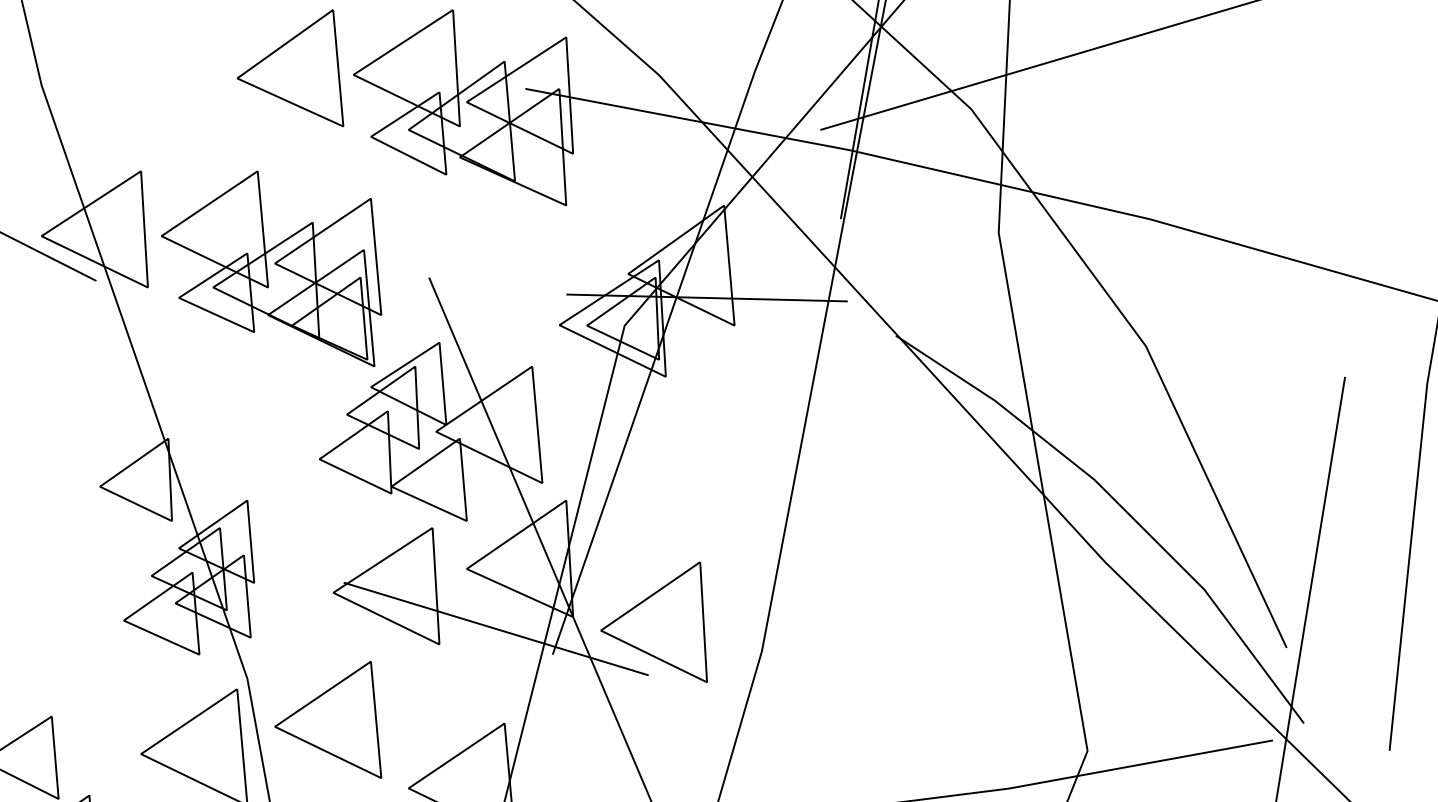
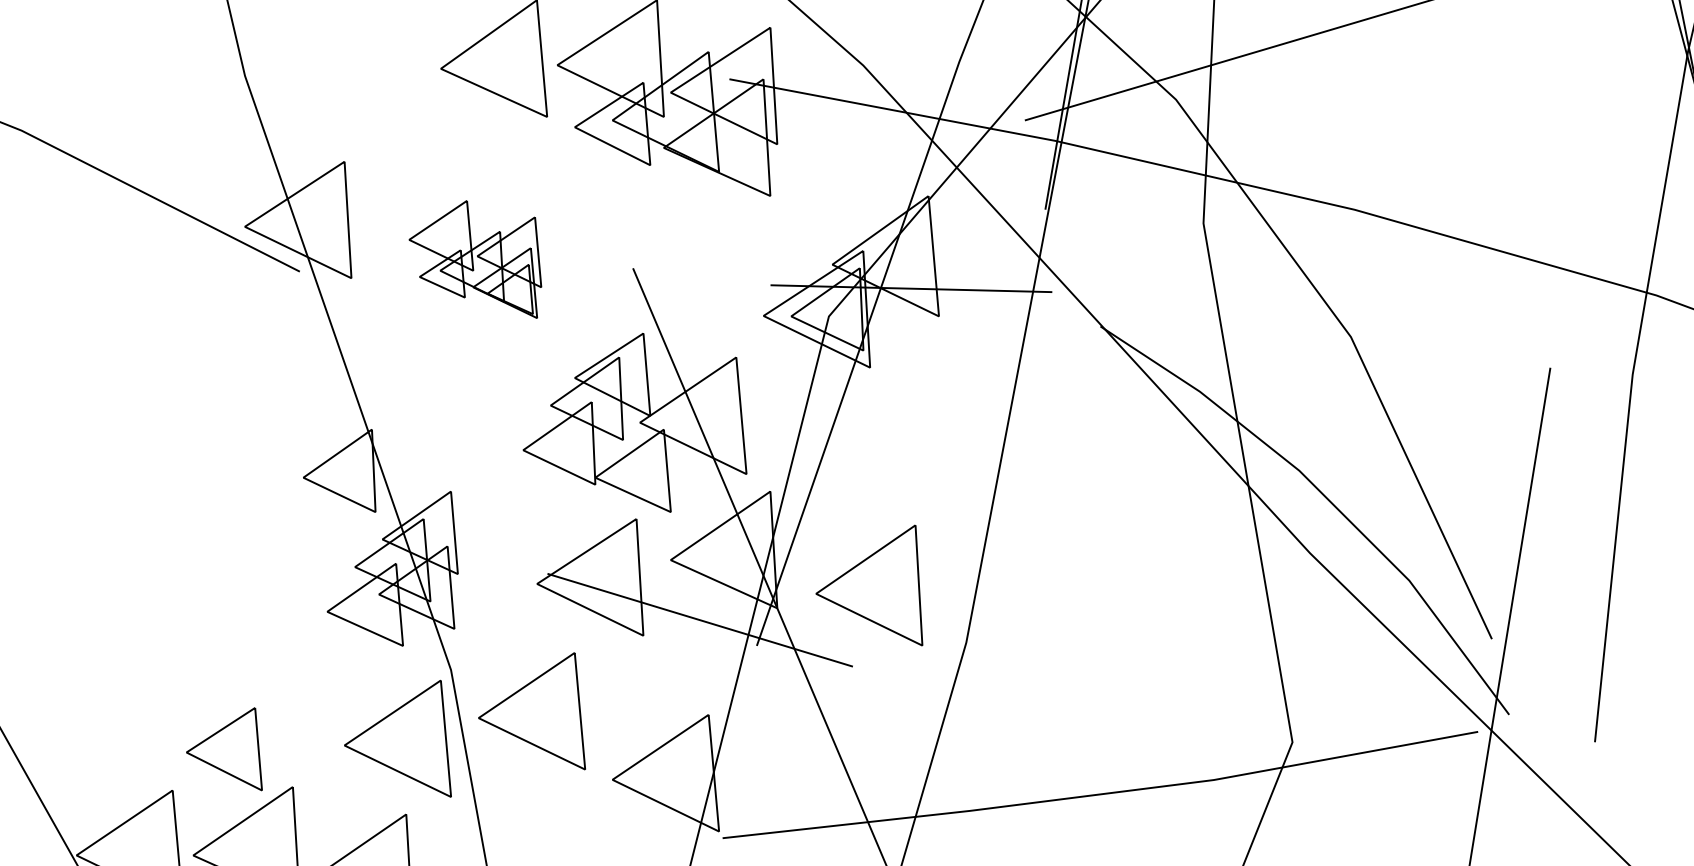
part: (271, 268) -> (475, 259), size x0.6
part: (654, 622) -> (869, 585), moved

